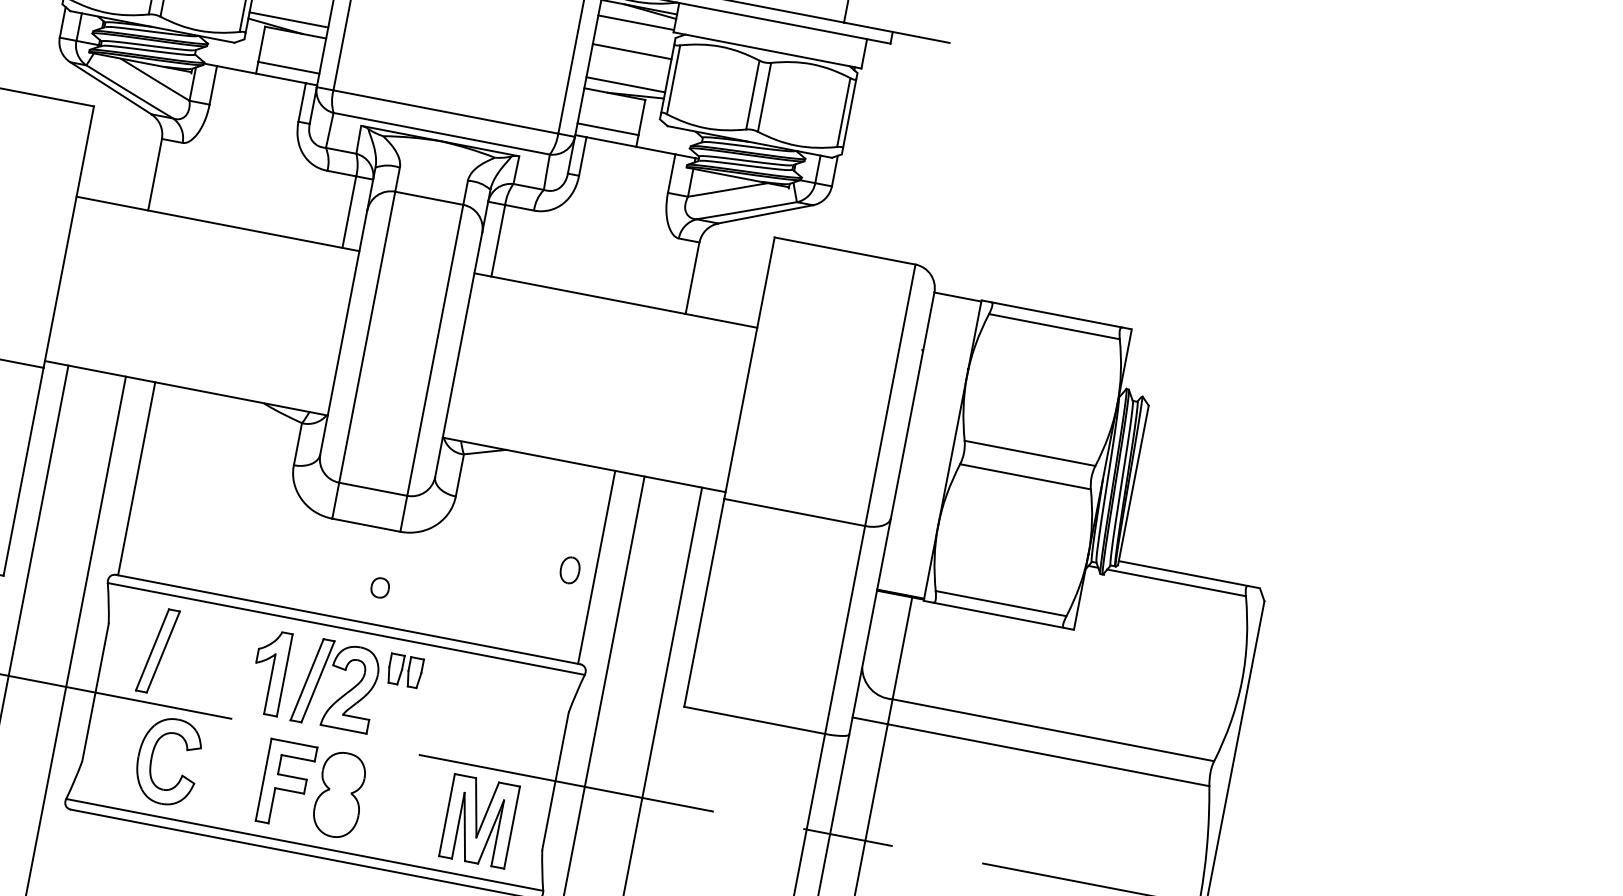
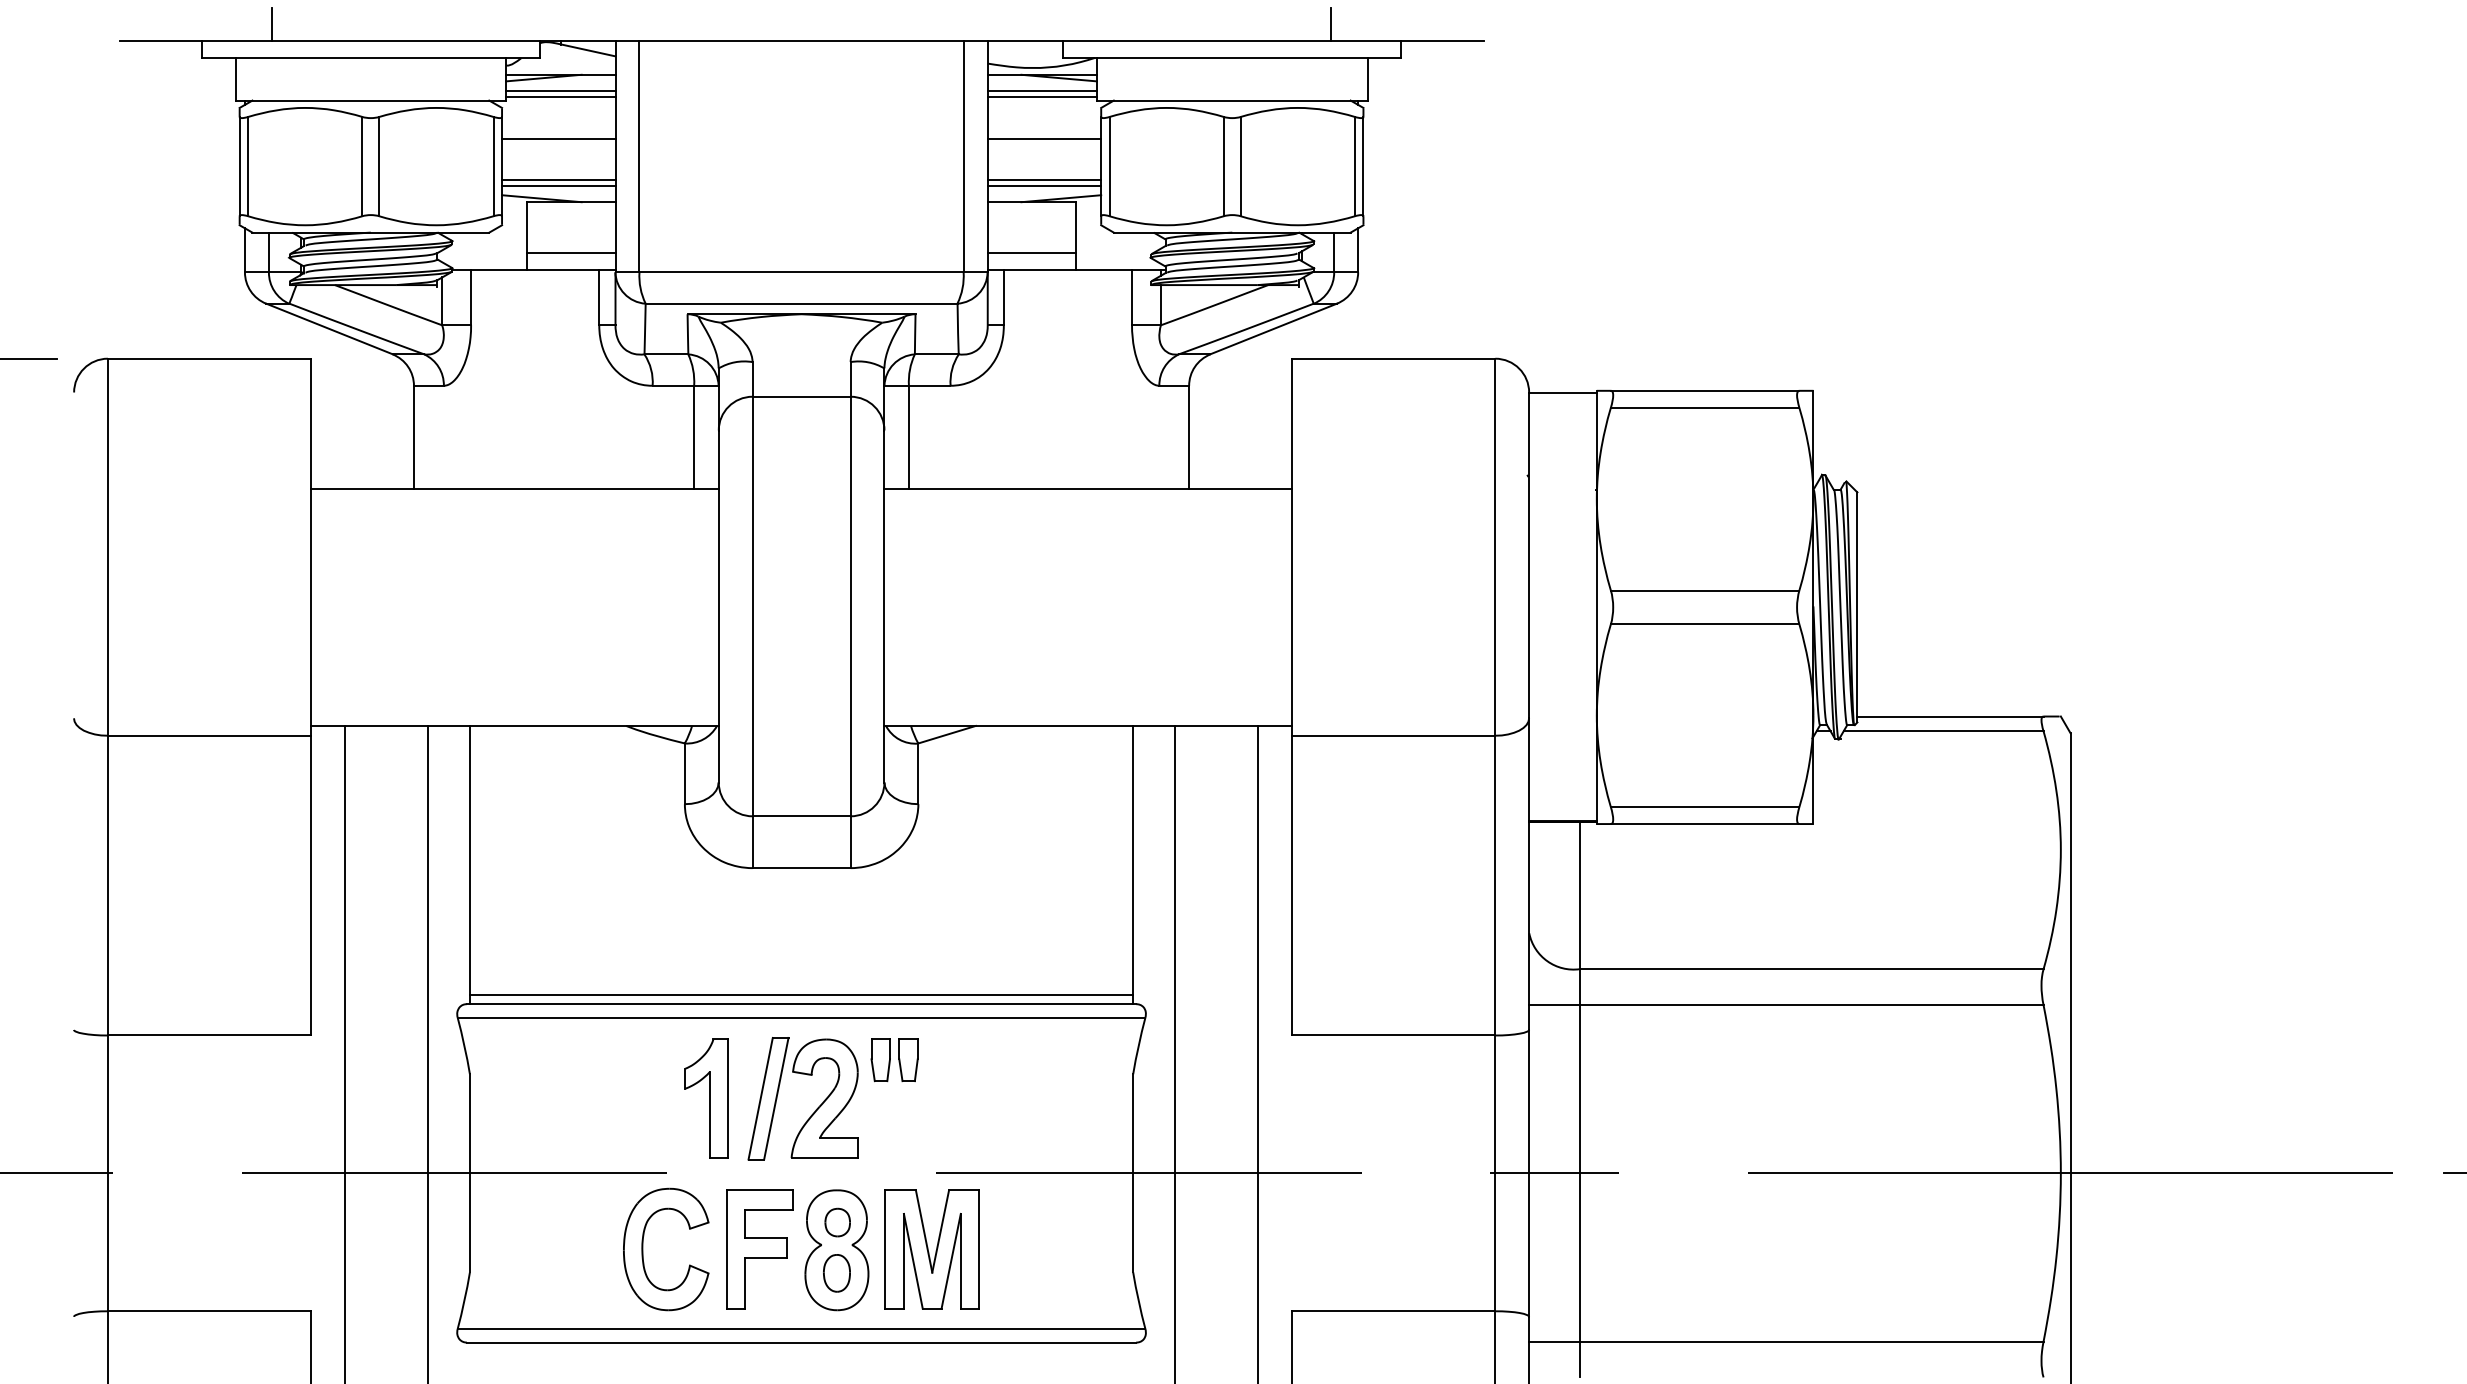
line: (289, 15) -> (558, 179), added
line: (636, 17) -> (1041, 90), added
line: (626, 80) -> (1044, 179), added
part: (569, 570) -> (836, 1273), moved
part: (380, 587) -> (837, 1222), moved
line: (349, 612) -> (801, 994), added
part: (157, 650) -> (545, 1098), removed
part: (152, 758) -> (643, 1249), moved
part: (478, 821) -> (931, 1249), moved

